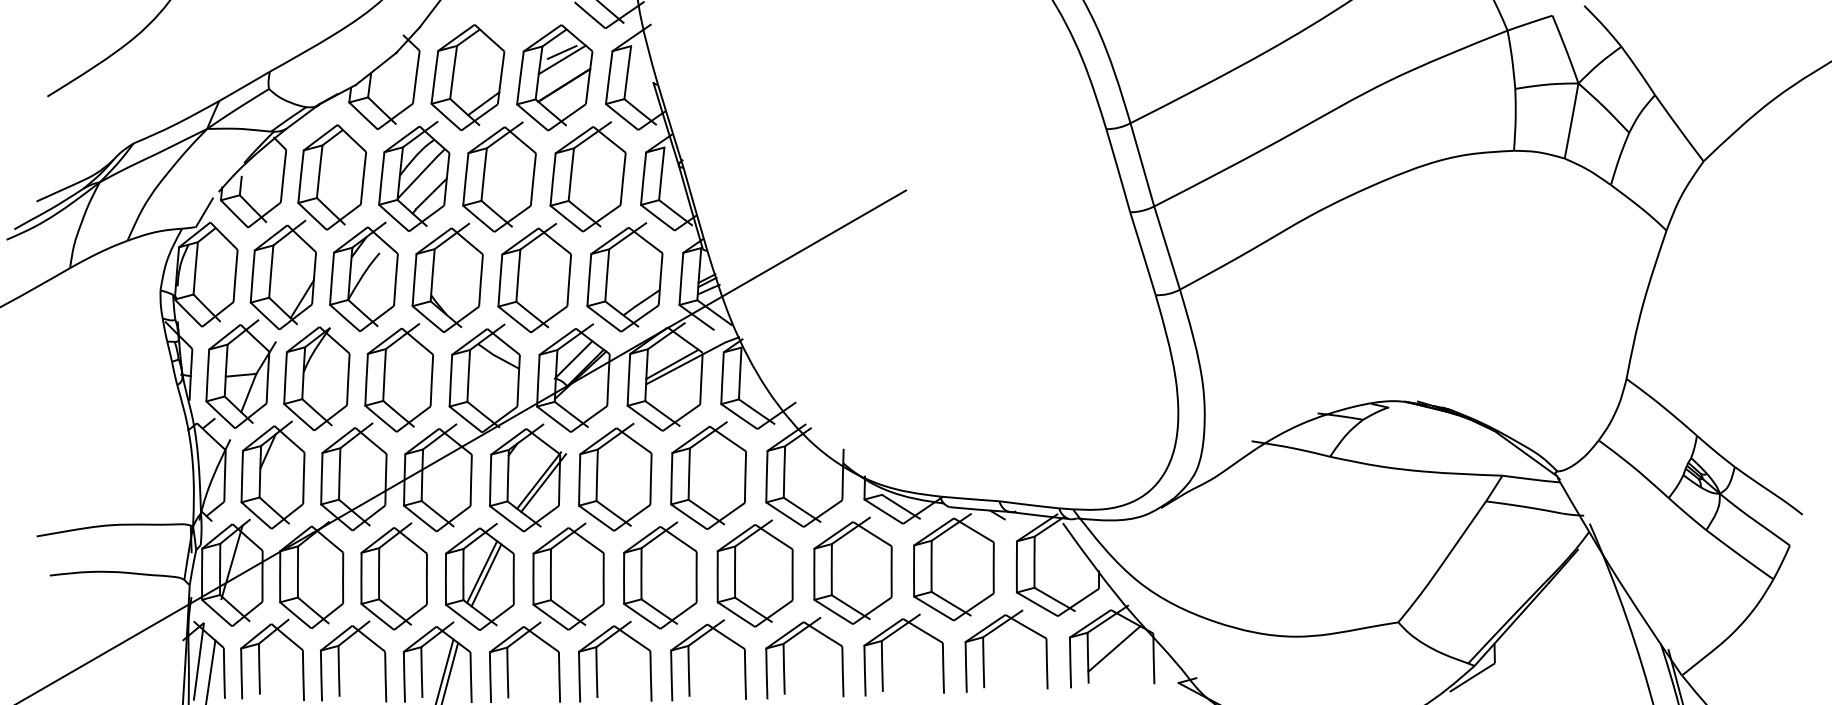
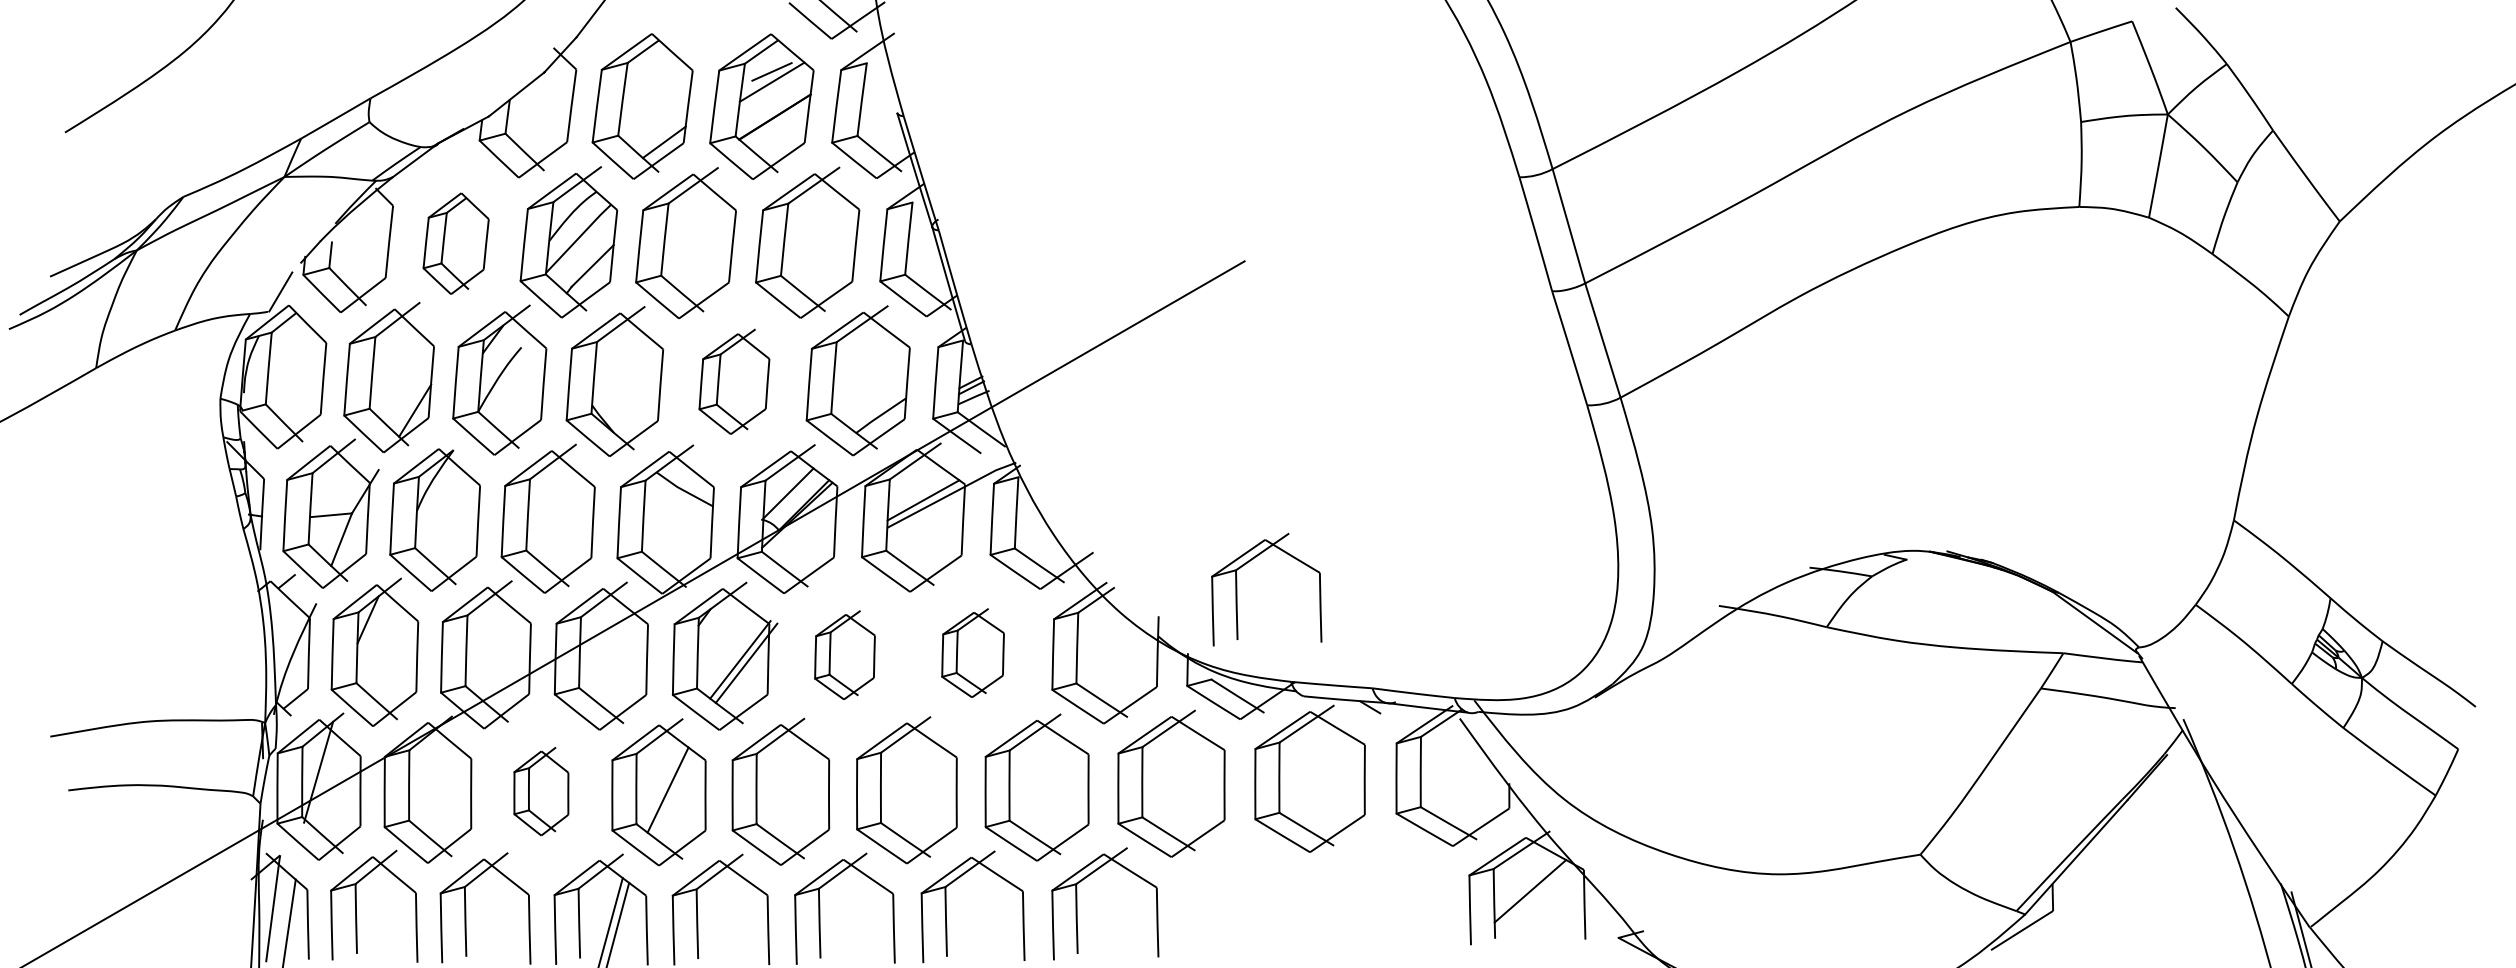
part: (331, 177) -> (455, 243), size x0.7
part: (534, 277) -> (734, 381), size x0.7
part: (708, 475) -> (972, 652), size x0.6
part: (614, 476) -> (844, 654), size x0.6
line: (481, 572) -> (661, 785), removed
part: (394, 576) -> (541, 791), size x0.6
part: (984, 651) -> (1351, 894), removed
part: (882, 655) -> (1237, 589), moved

